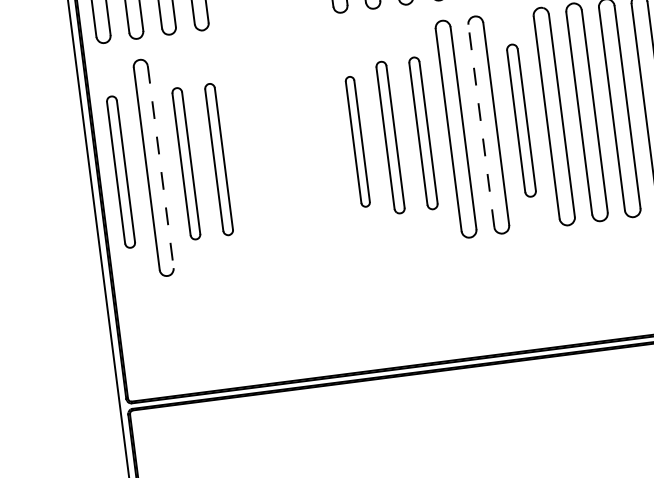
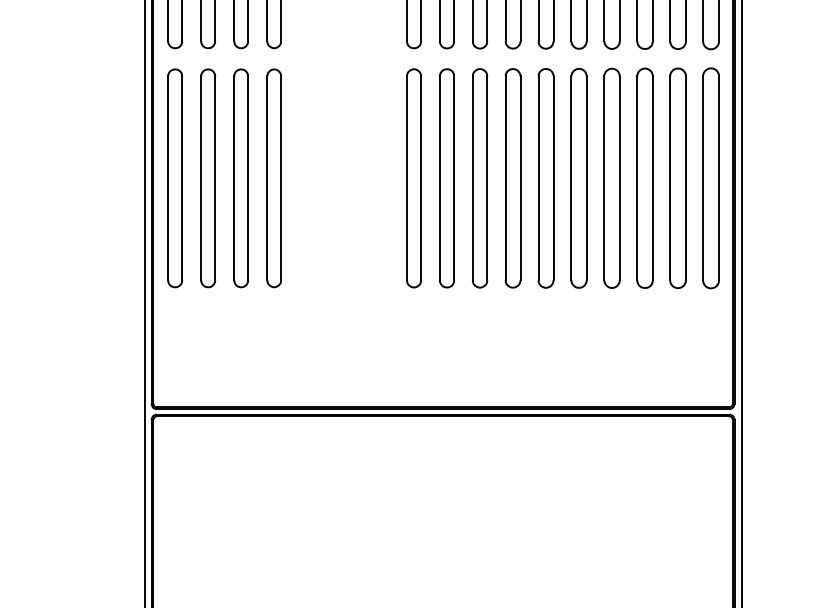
part: (520, 120) -> (578, 177), size x1.43
line: (481, 126) -> (538, 178), dashed -> solid
part: (423, 133) -> (480, 178), size x1.43
part: (390, 137) -> (446, 178), size x1.43
part: (357, 141) -> (413, 178), size x1.67
part: (218, 159) -> (273, 178), size x1.43
part: (185, 163) -> (240, 178), size x1.43
line: (160, 167) -> (215, 178), dashed -> solid
part: (121, 172) -> (175, 178), size x1.43

